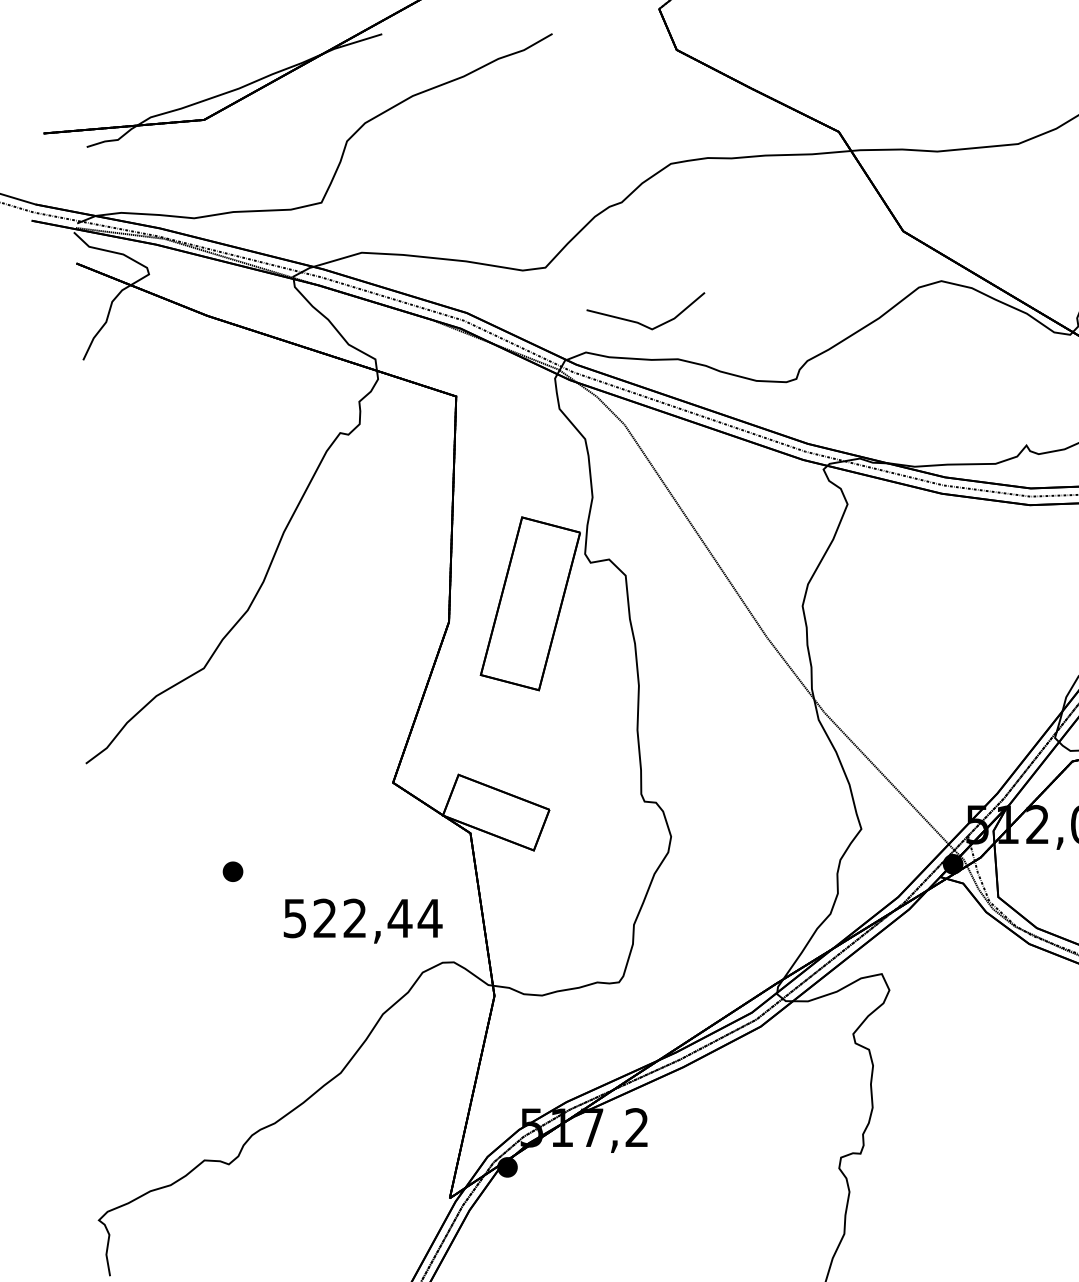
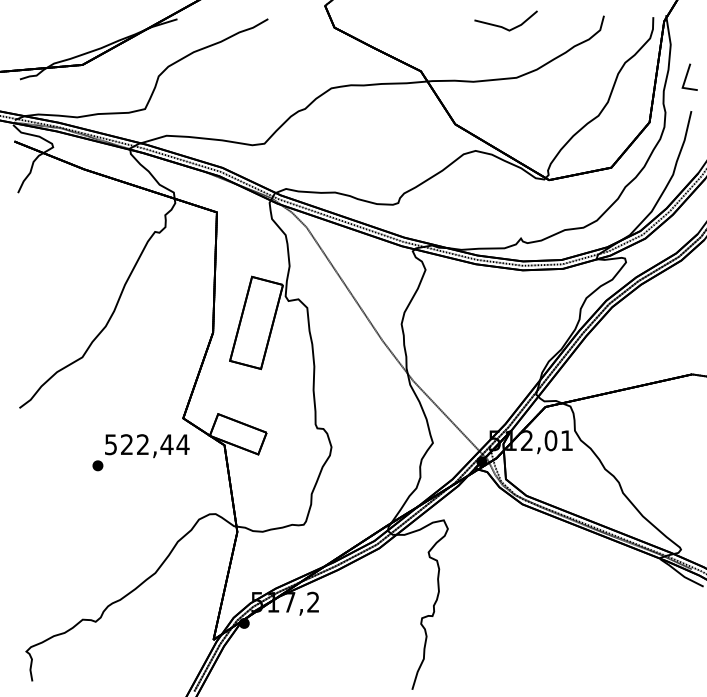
line: (641, 321) -> (503, 26), moved
text: (363, 921) -> (147, 446), moved

